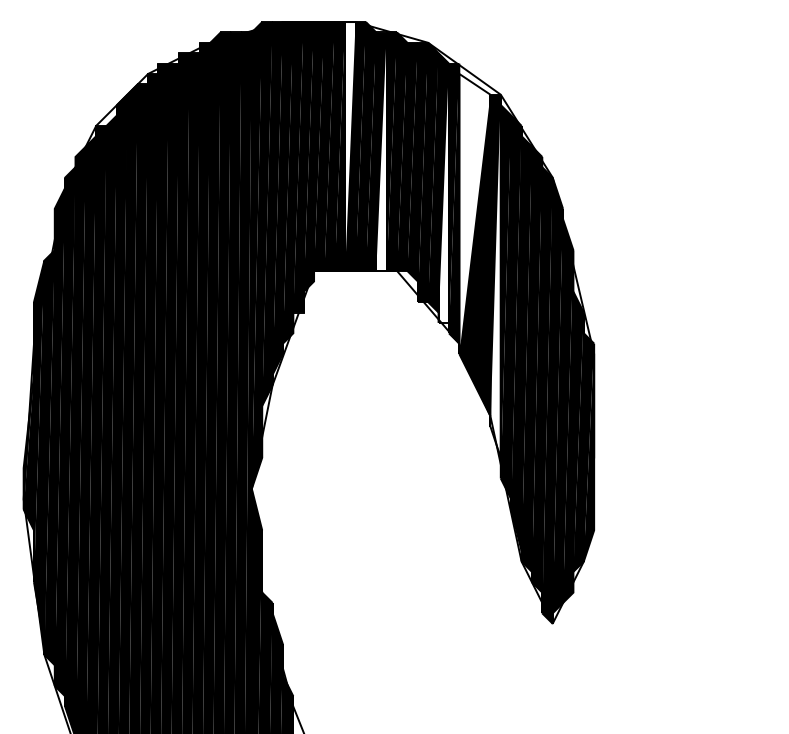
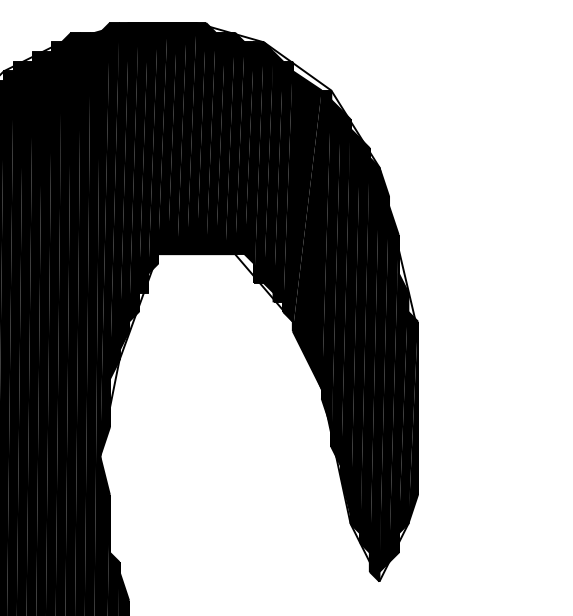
fill: (350, 146) -> (191, 138), added
fill: (381, 151) -> (220, 143), added
fill: (443, 192) -> (278, 181), added
fill: (474, 213) -> (306, 200), added
fill: (495, 275) -> (326, 258), added

